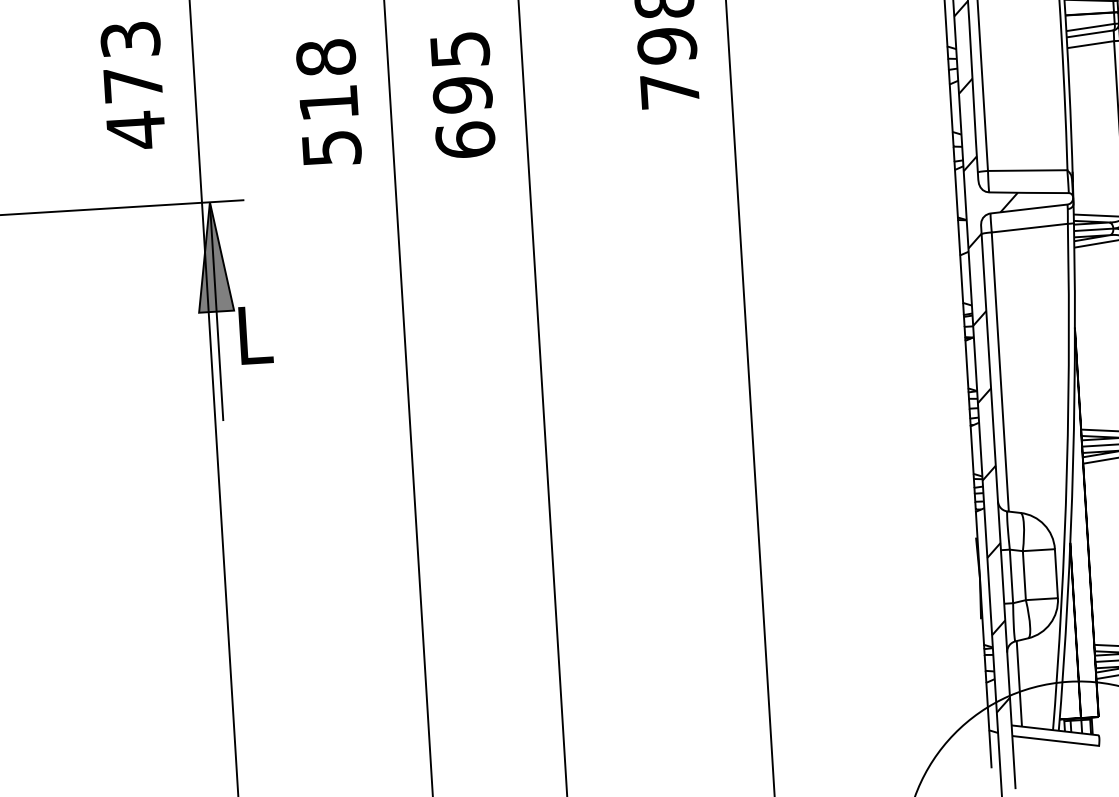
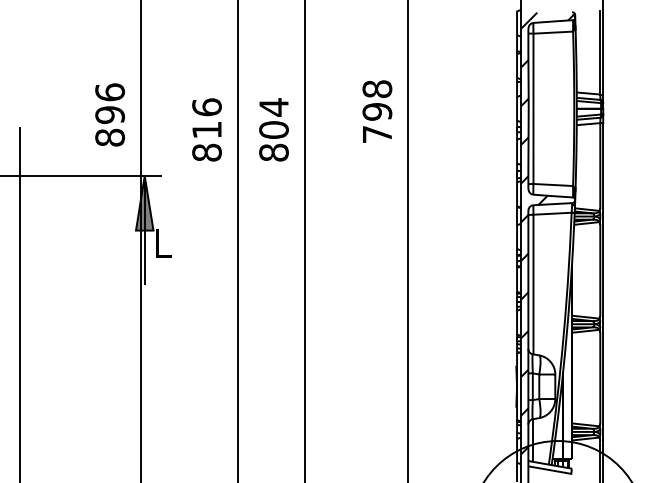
text: (134, 85) -> (110, 115), 473 -> 896
text: (461, 93) -> (273, 129), 695 -> 804
text: (327, 102) -> (206, 129), 518 -> 816

